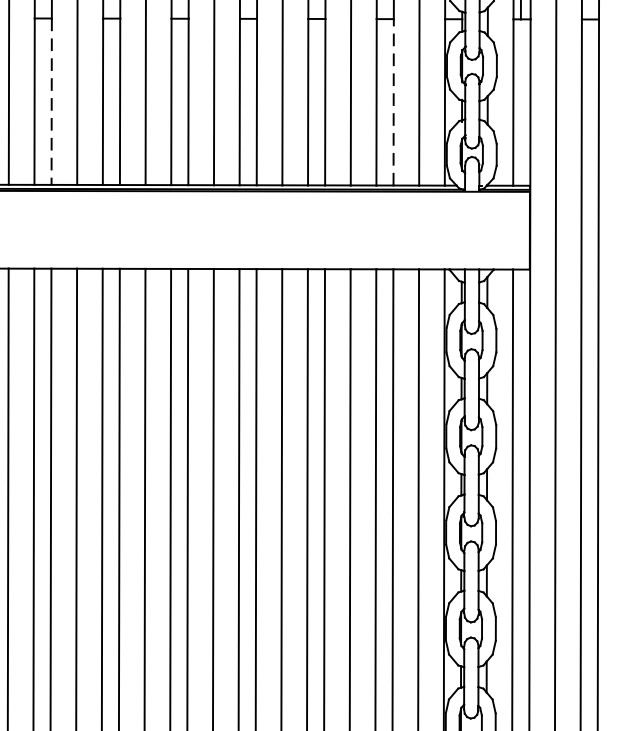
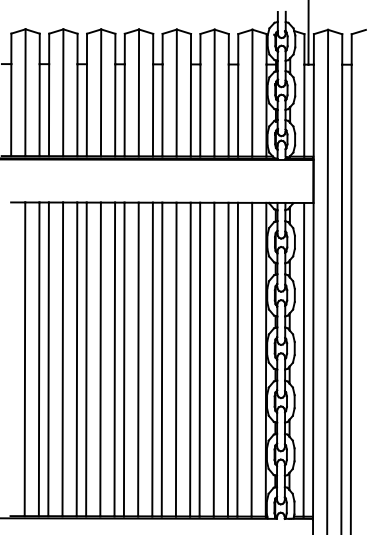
line: (52, 102) -> (49, 110), dashed -> solid
line: (394, 102) -> (238, 110), dashed -> solid

